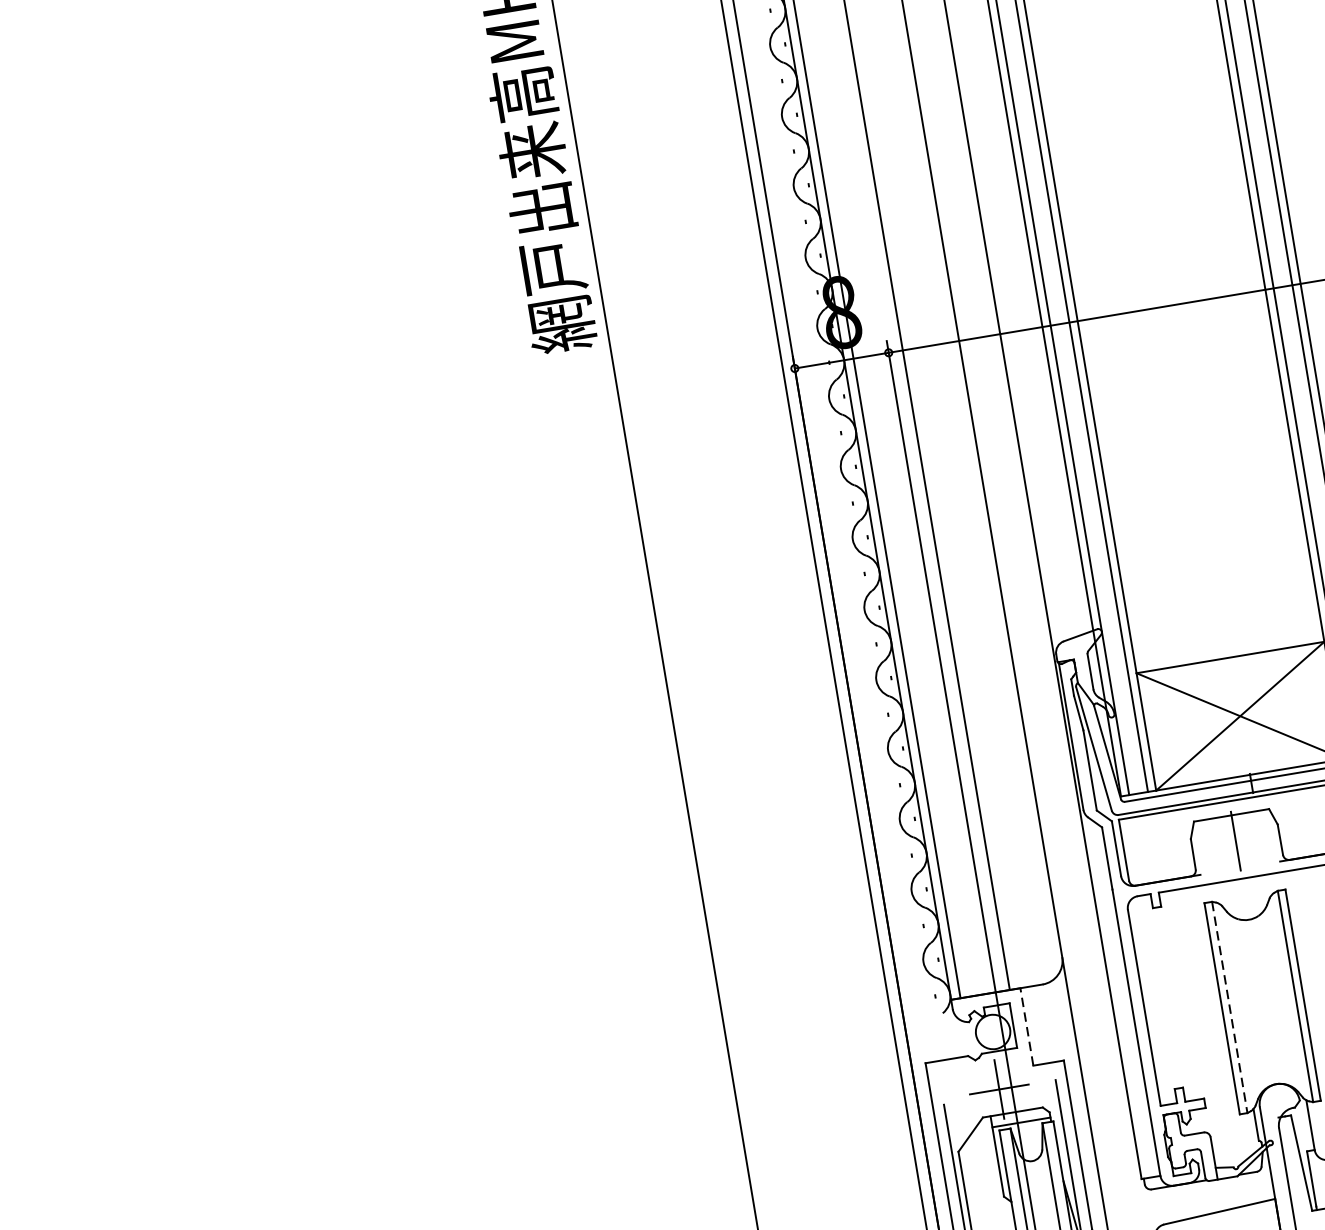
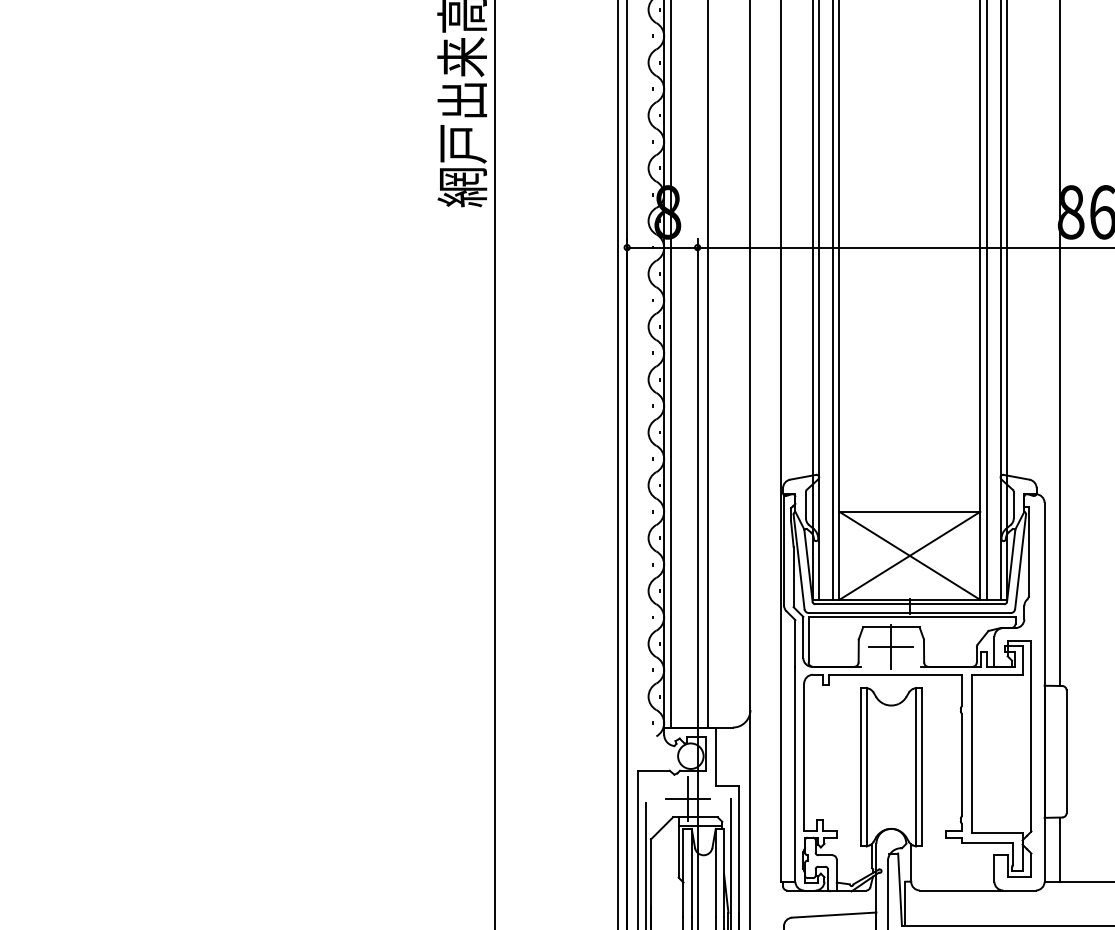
line: (1236, 841) -> (891, 646), added
line: (1229, 1007) -> (866, 767), dashed -> solid
line: (1027, 1026) -> (716, 756), dashed -> solid

